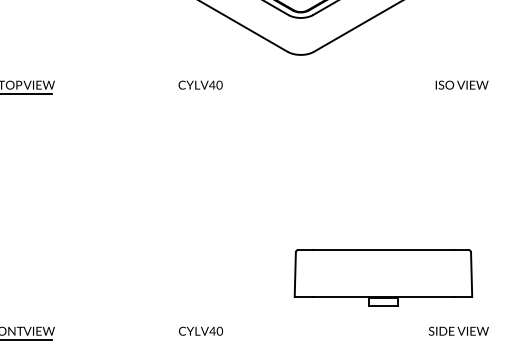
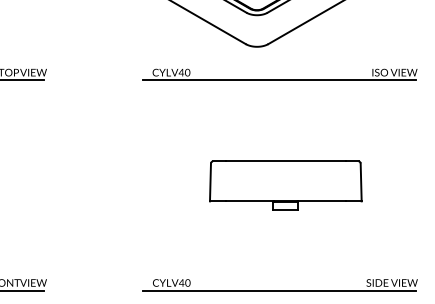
line: (326, 94) -> (279, 80), added
part: (383, 277) -> (285, 184), moved
line: (326, 340) -> (279, 290), added

